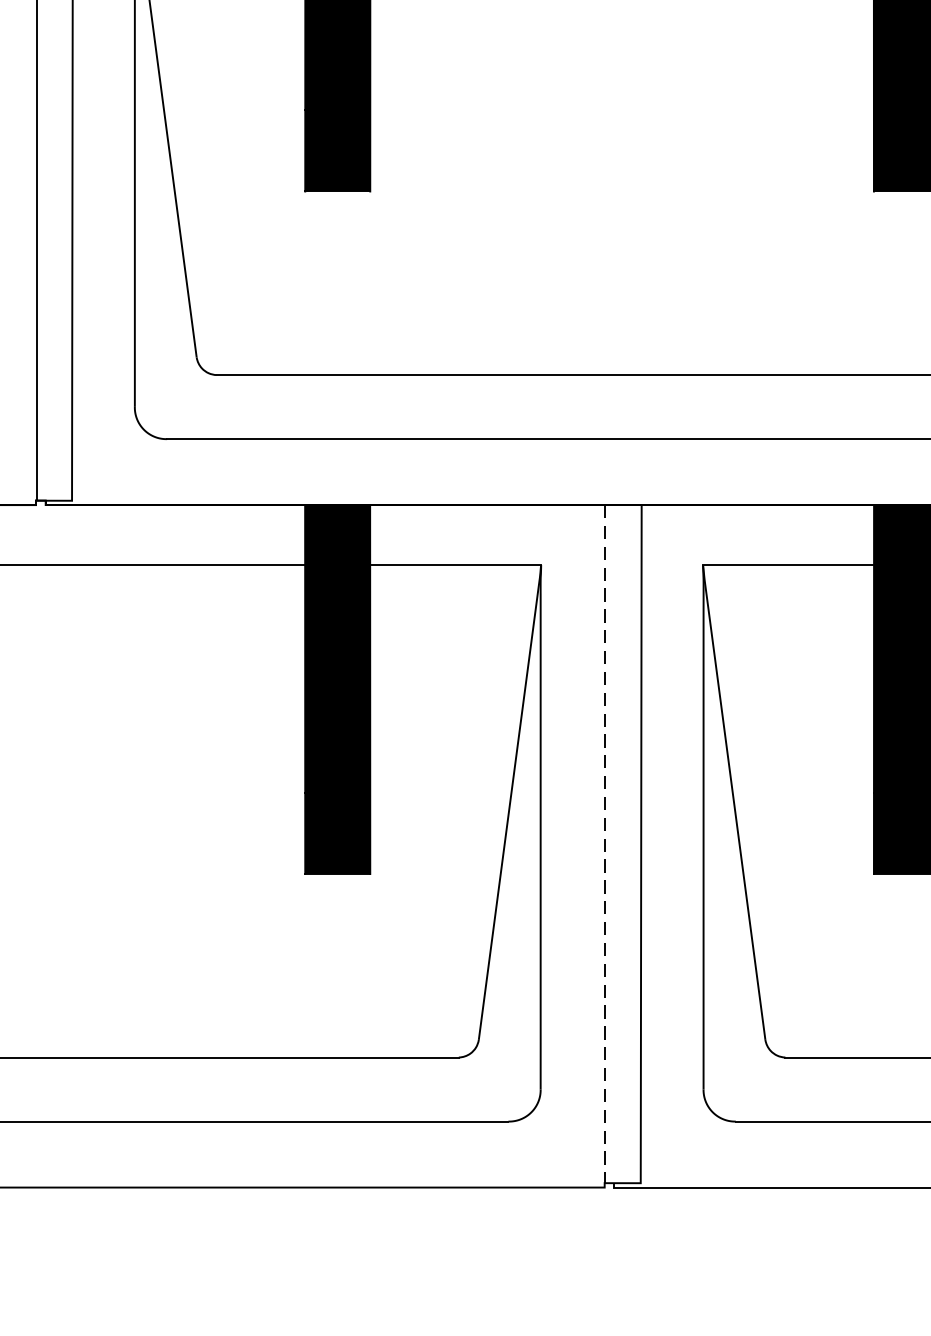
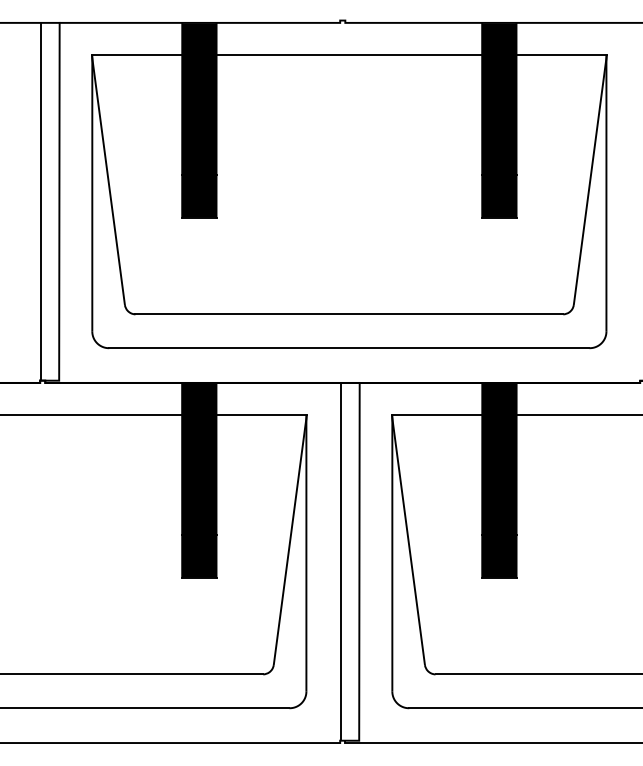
line: (605, 843) -> (340, 561), dashed -> solid

